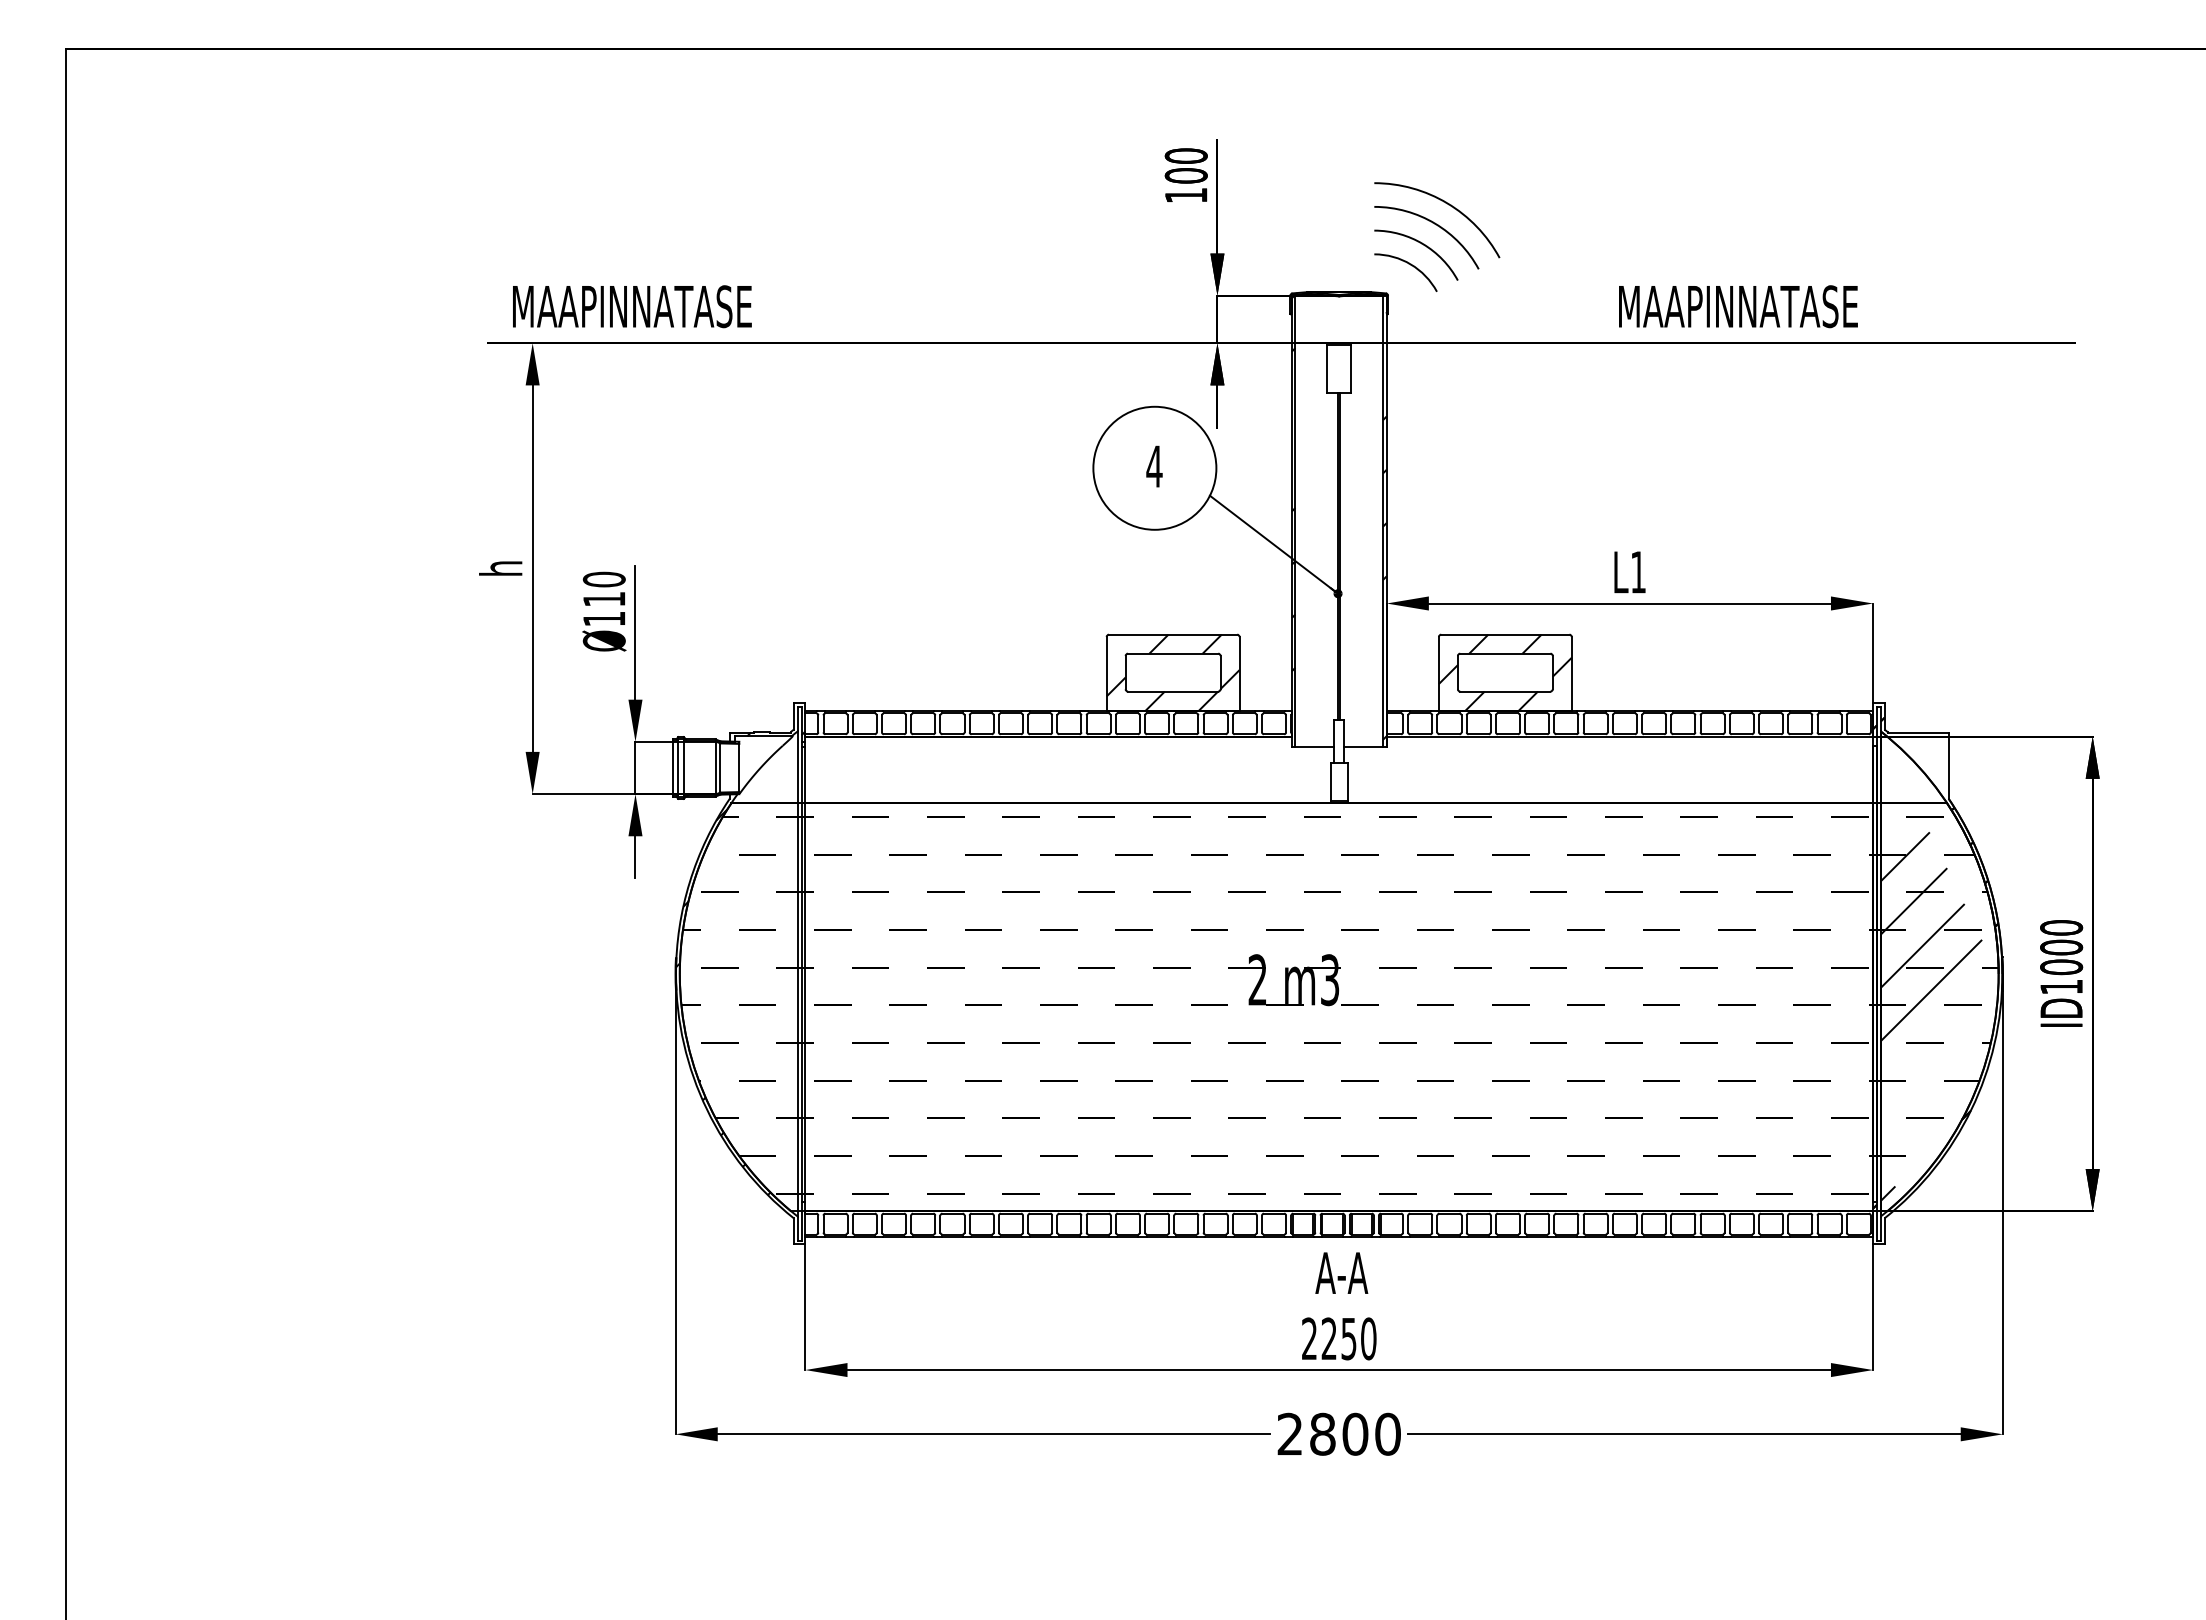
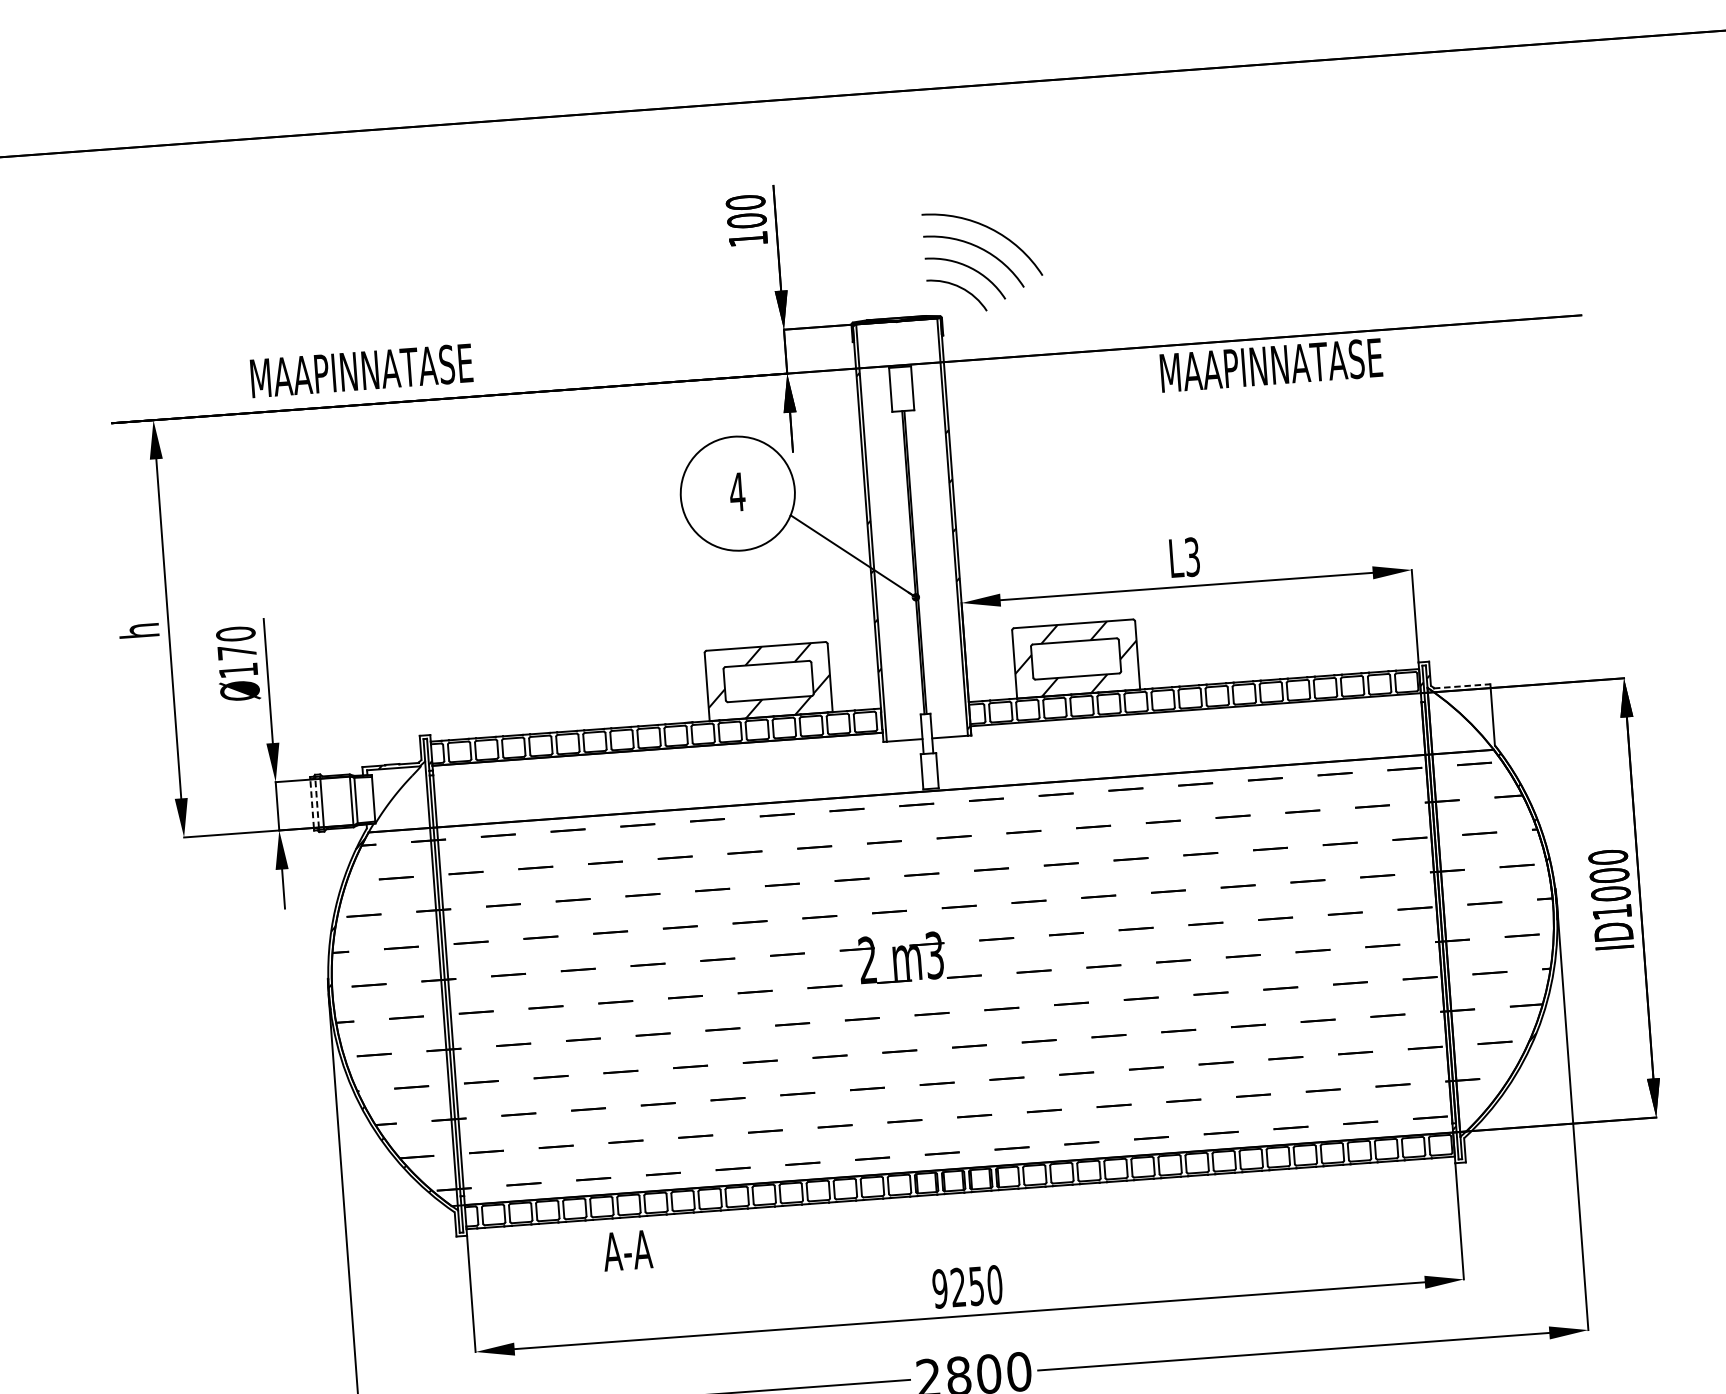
text: (632, 306) -> (361, 370), moved
text: (1738, 306) -> (1271, 365), moved
text: (1638, 571) -> (1192, 556), L1 -> L3
text: (604, 599) -> (237, 652), Ø110 -> Ø170
line: (1918, 732) -> (1462, 686), solid -> dashed
line: (672, 767) -> (311, 803), solid -> dashed
line: (678, 767) -> (317, 802), solid -> dashed
hatch: (1935, 962) -> (1493, 897), removed
text: (1341, 1272) -> (627, 1250), moved
text: (1309, 1338) -> (940, 1288), 2250 -> 9250

